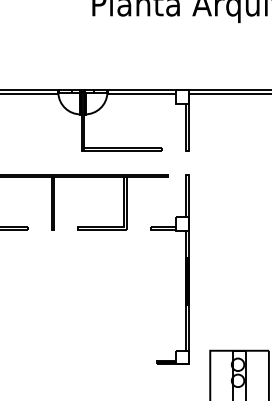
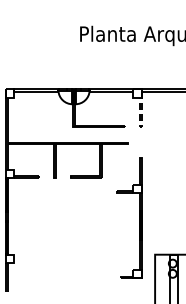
line: (188, 149) -> (141, 126), solid -> dashed
part: (185, 268) -> (139, 217), moved

